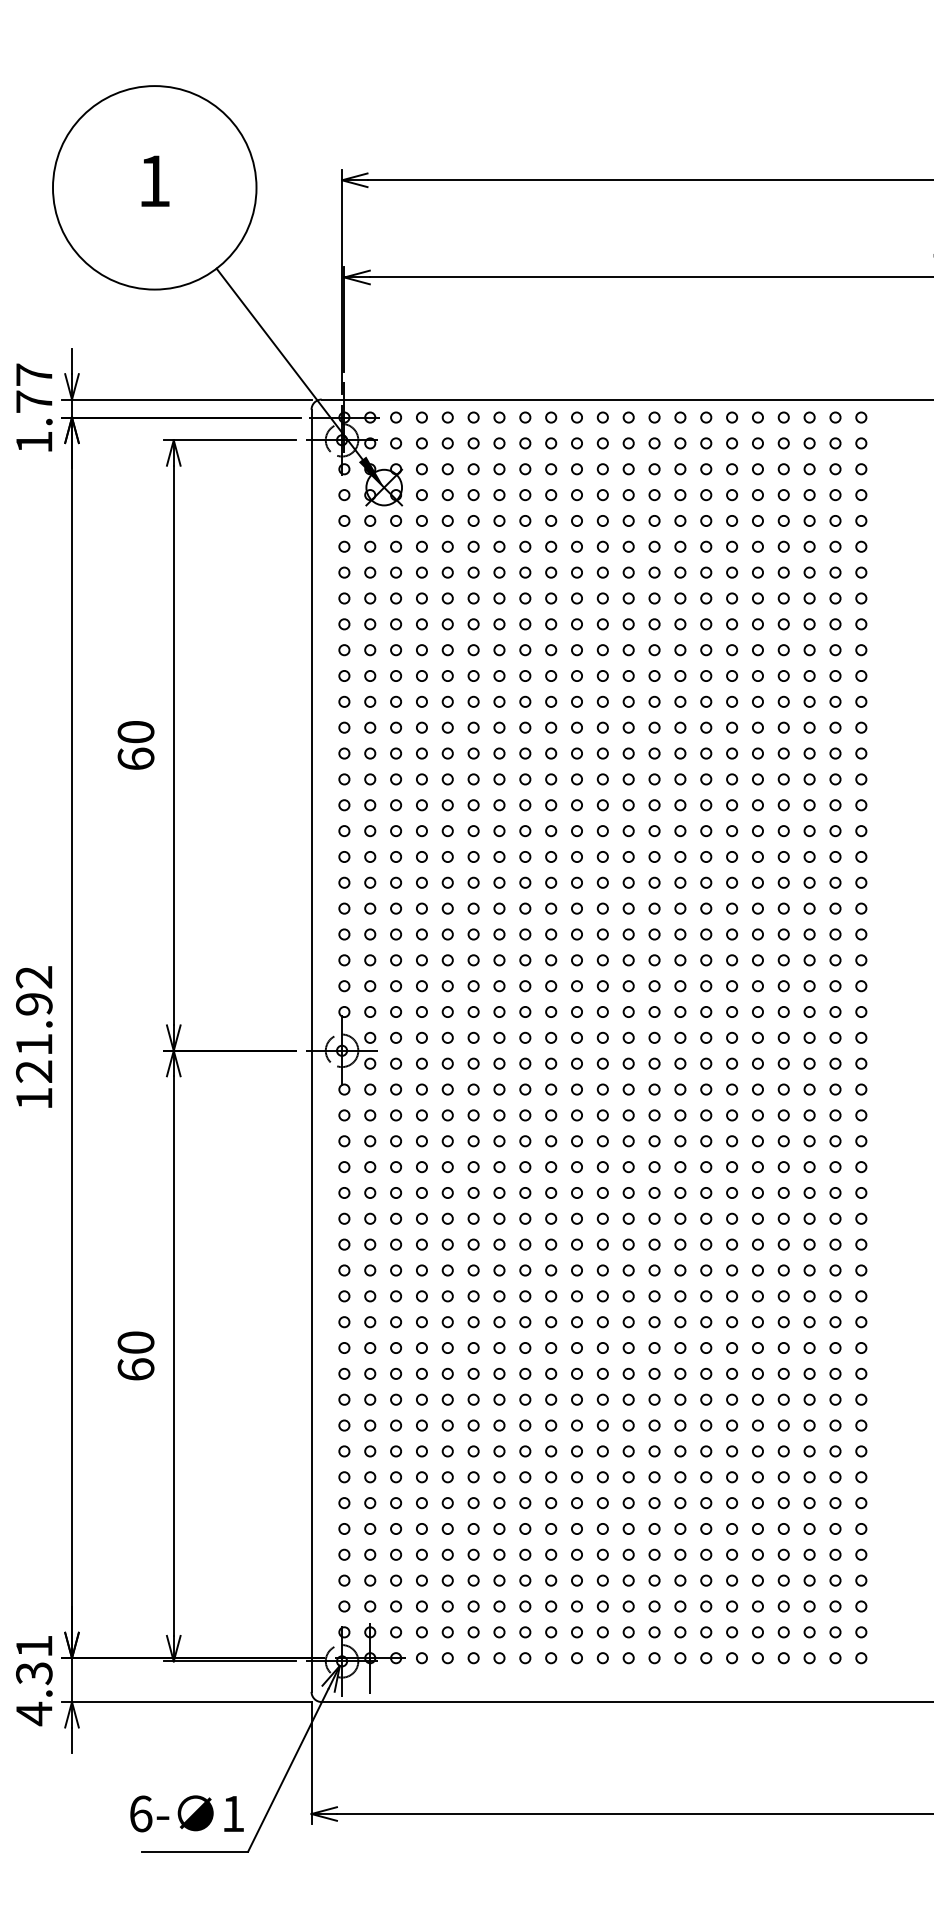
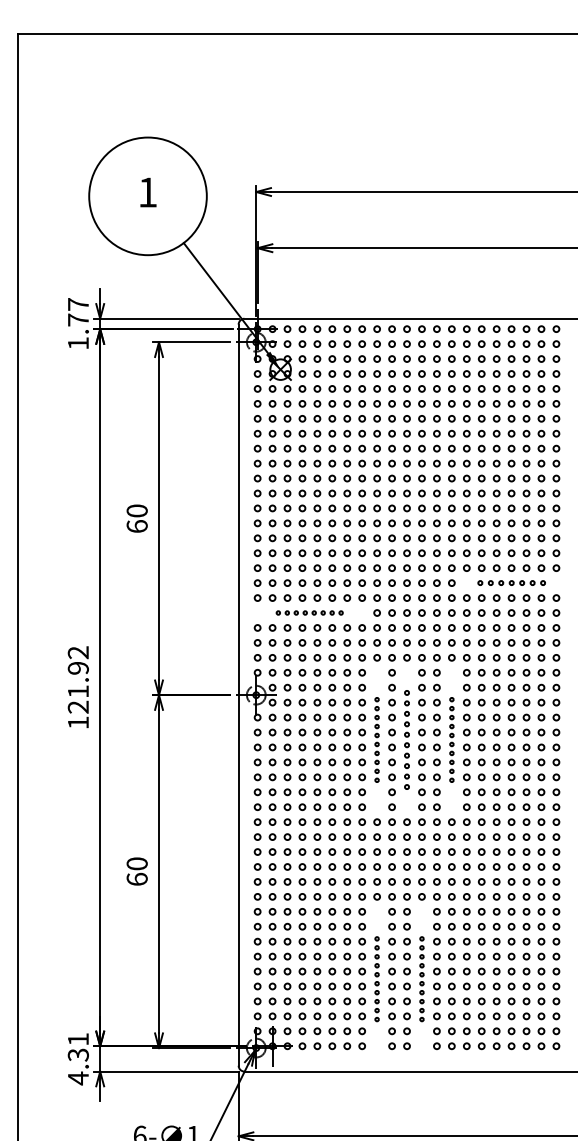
part: (783, 855) -> (511, 582), size x0.7
part: (434, 907) -> (309, 612), size x0.6
part: (550, 1127) -> (376, 739), size x0.6
part: (601, 1127) -> (406, 739), size x0.7
part: (679, 1127) -> (451, 739), size x0.6
part: (550, 1542) -> (376, 979), size x0.6
part: (627, 1542) -> (421, 979), size x0.6

